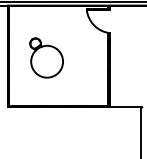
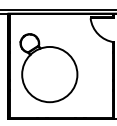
part: (46, 57) -> (48, 67), size x1.67

